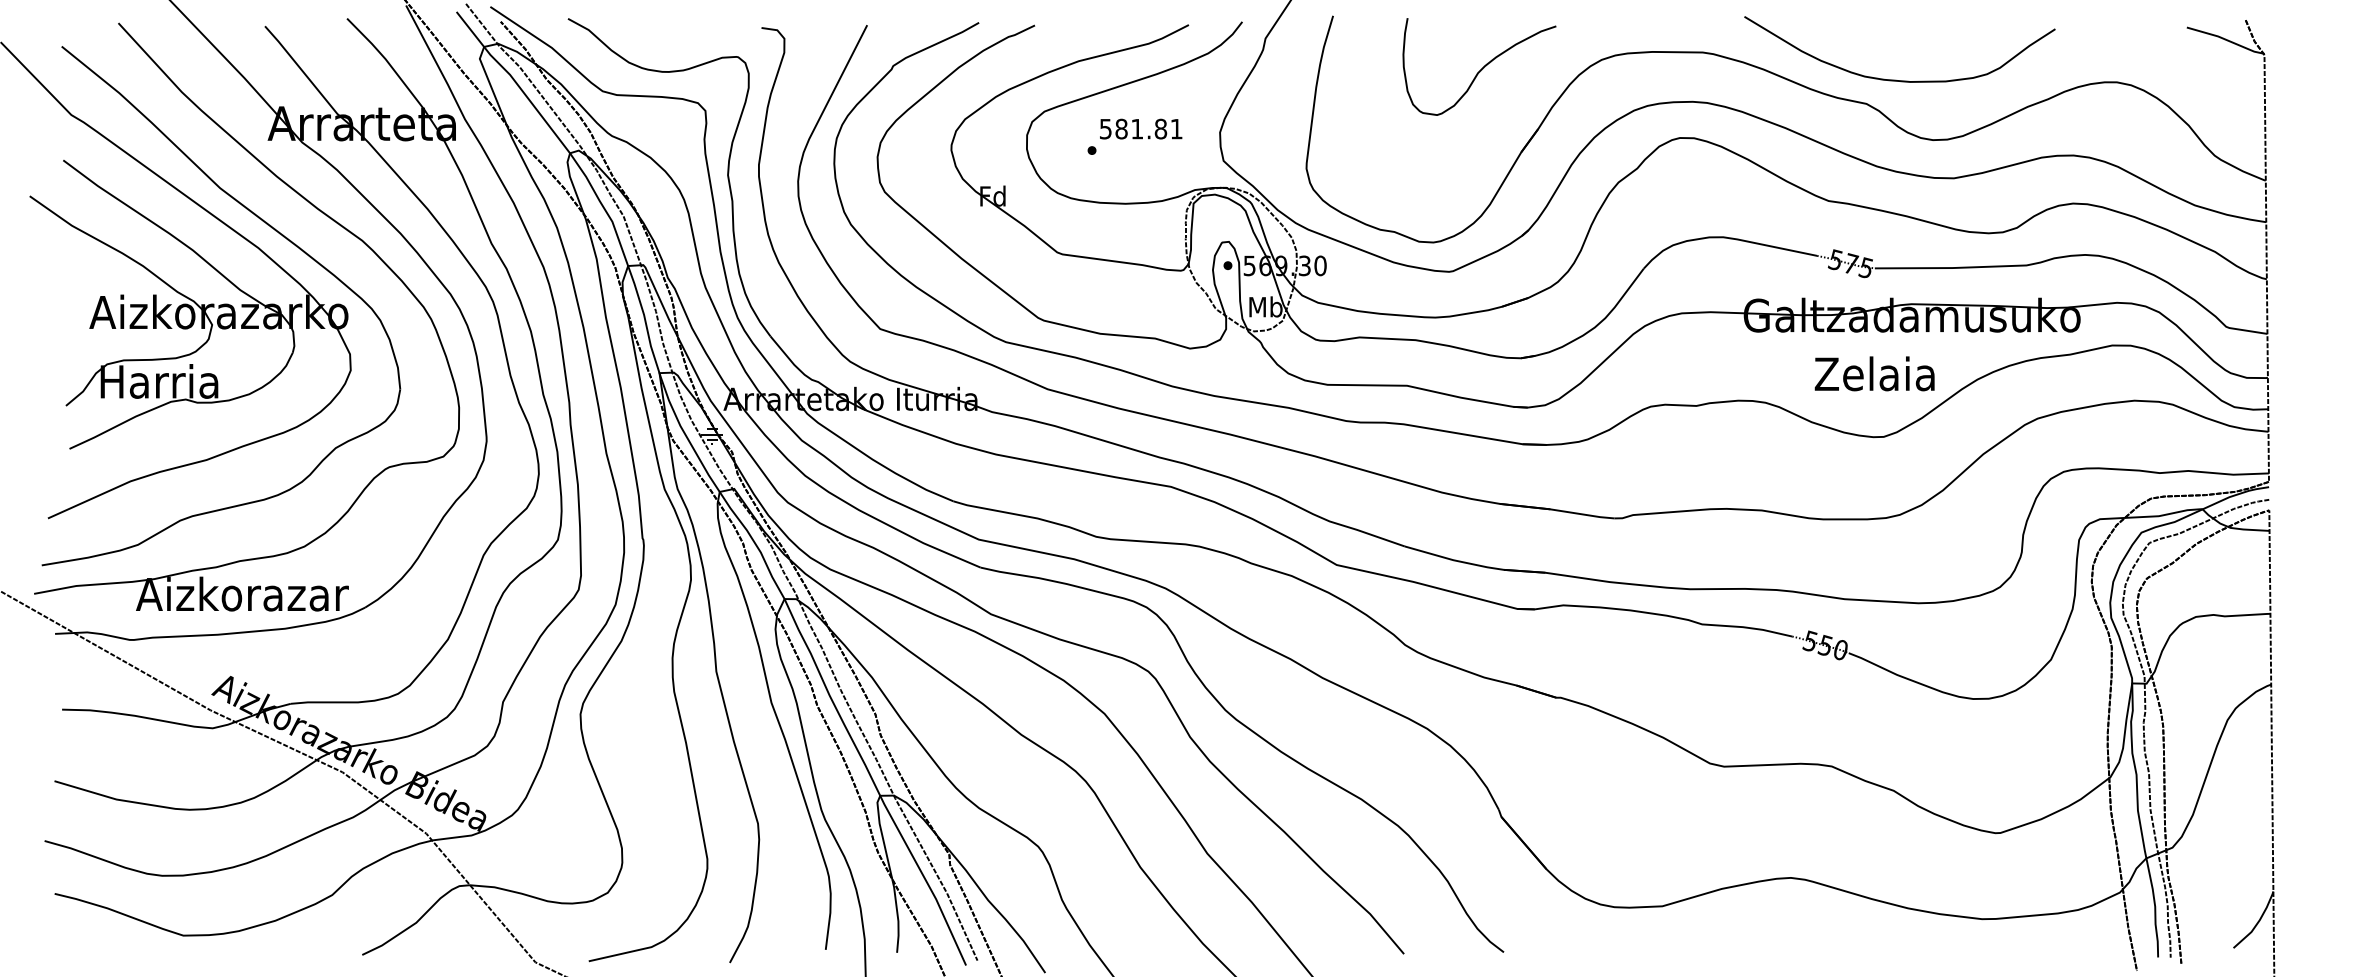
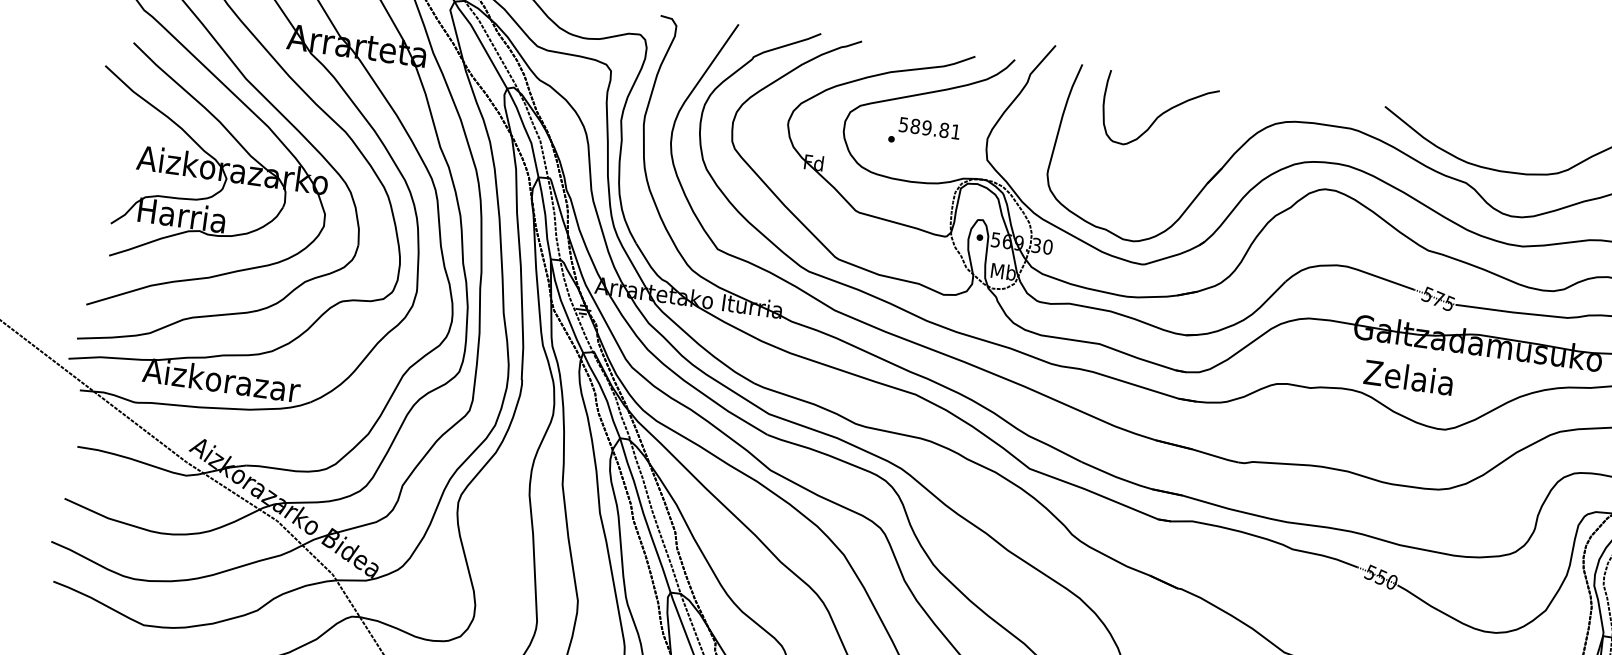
curve: (1481, 68) -> (1160, 114), moved
text: (1137, 128) -> (927, 127), 581.81 -> 589.81
text: (1874, 373) -> (1408, 377), moved

